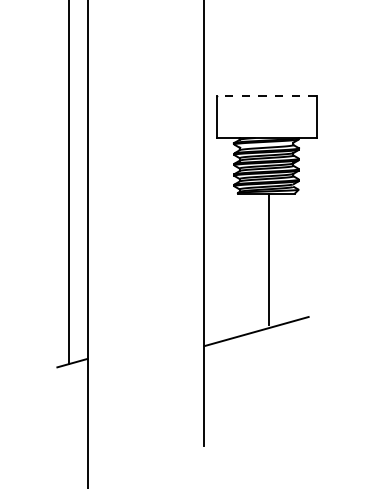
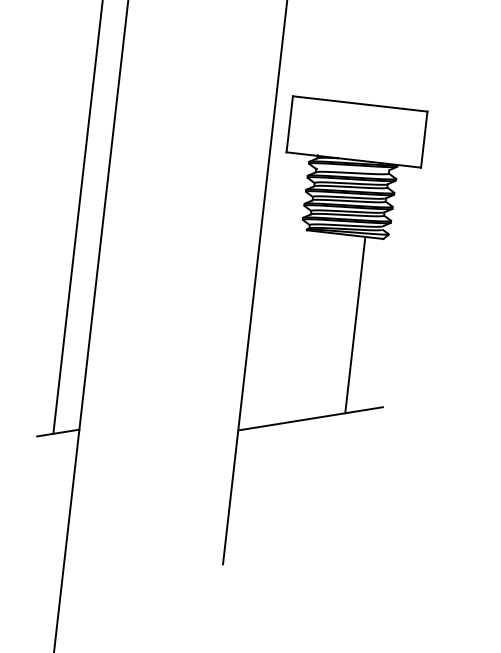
line: (266, 96) -> (360, 104), dashed -> solid
line: (268, 258) -> (355, 324), moved

